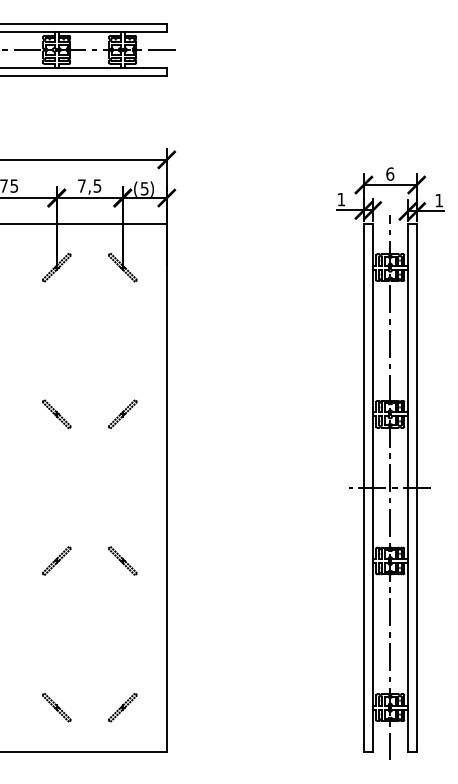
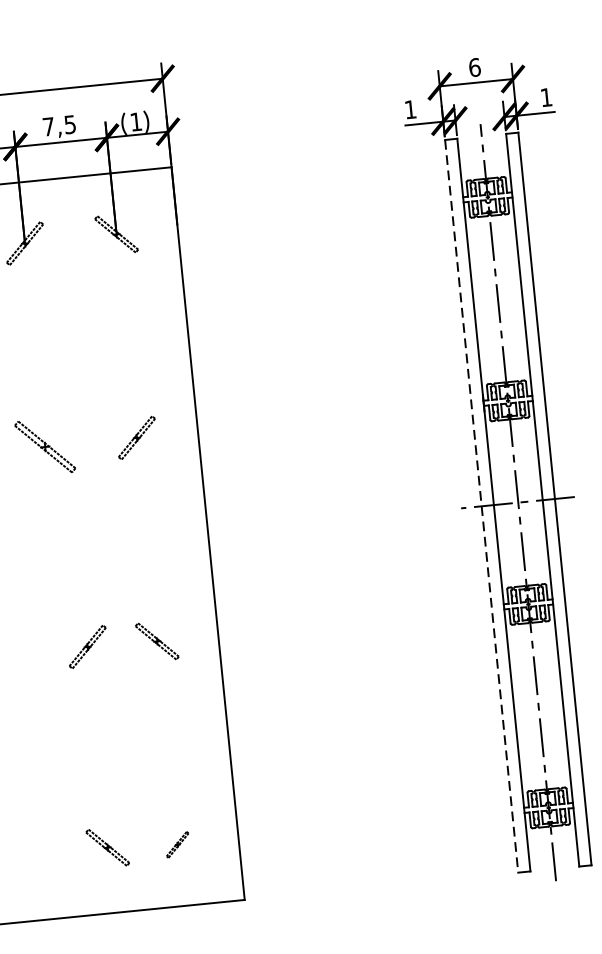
text: (144, 188) -> (135, 121), 5 -> 1
part: (56, 414) -> (44, 447), size x1.4
line: (363, 488) -> (481, 507), solid -> dashed
part: (56, 560) -> (87, 646), moved
part: (56, 707) -> (107, 847), moved
part: (122, 707) -> (177, 844), size x0.6

